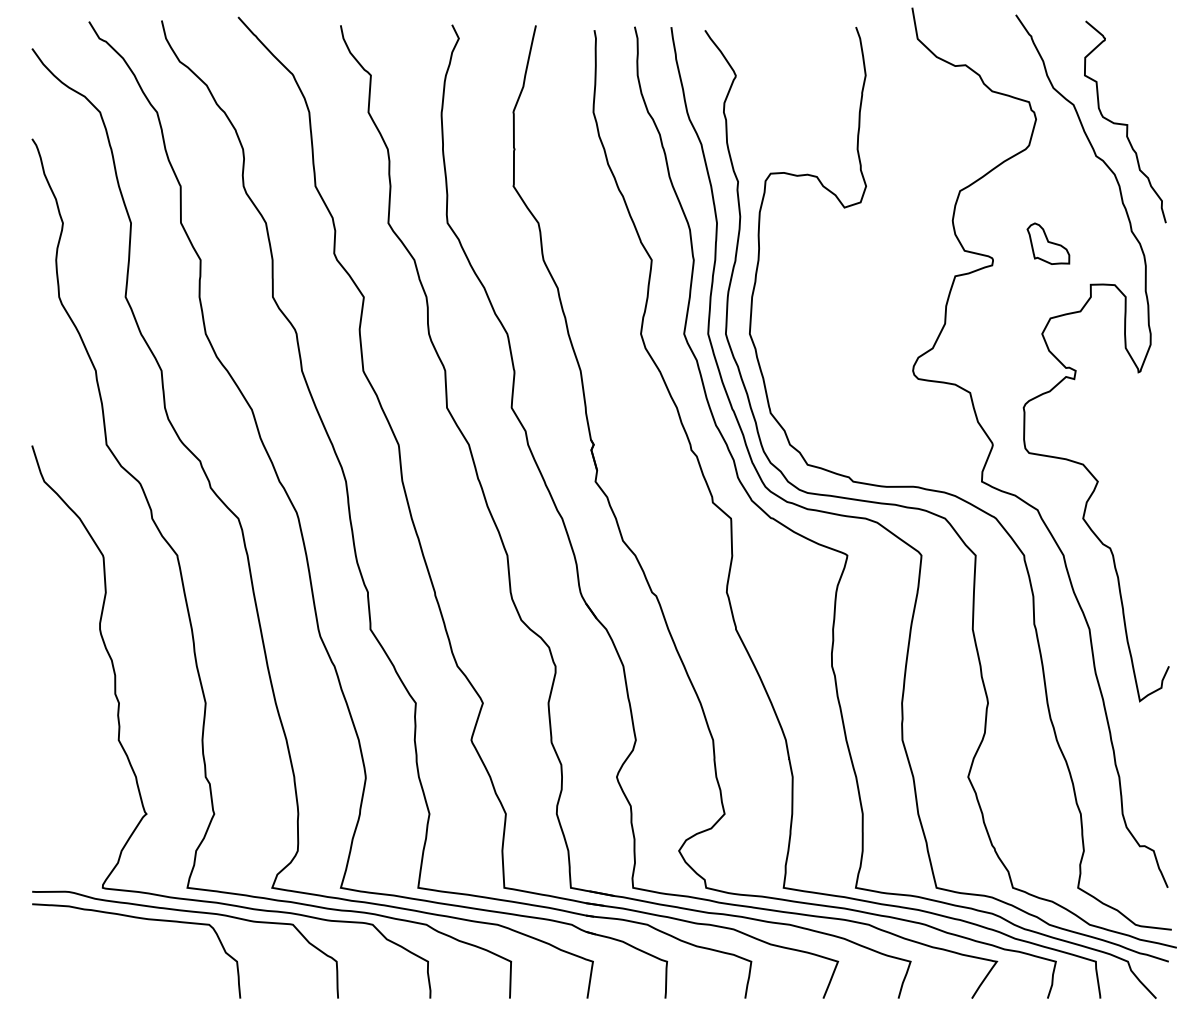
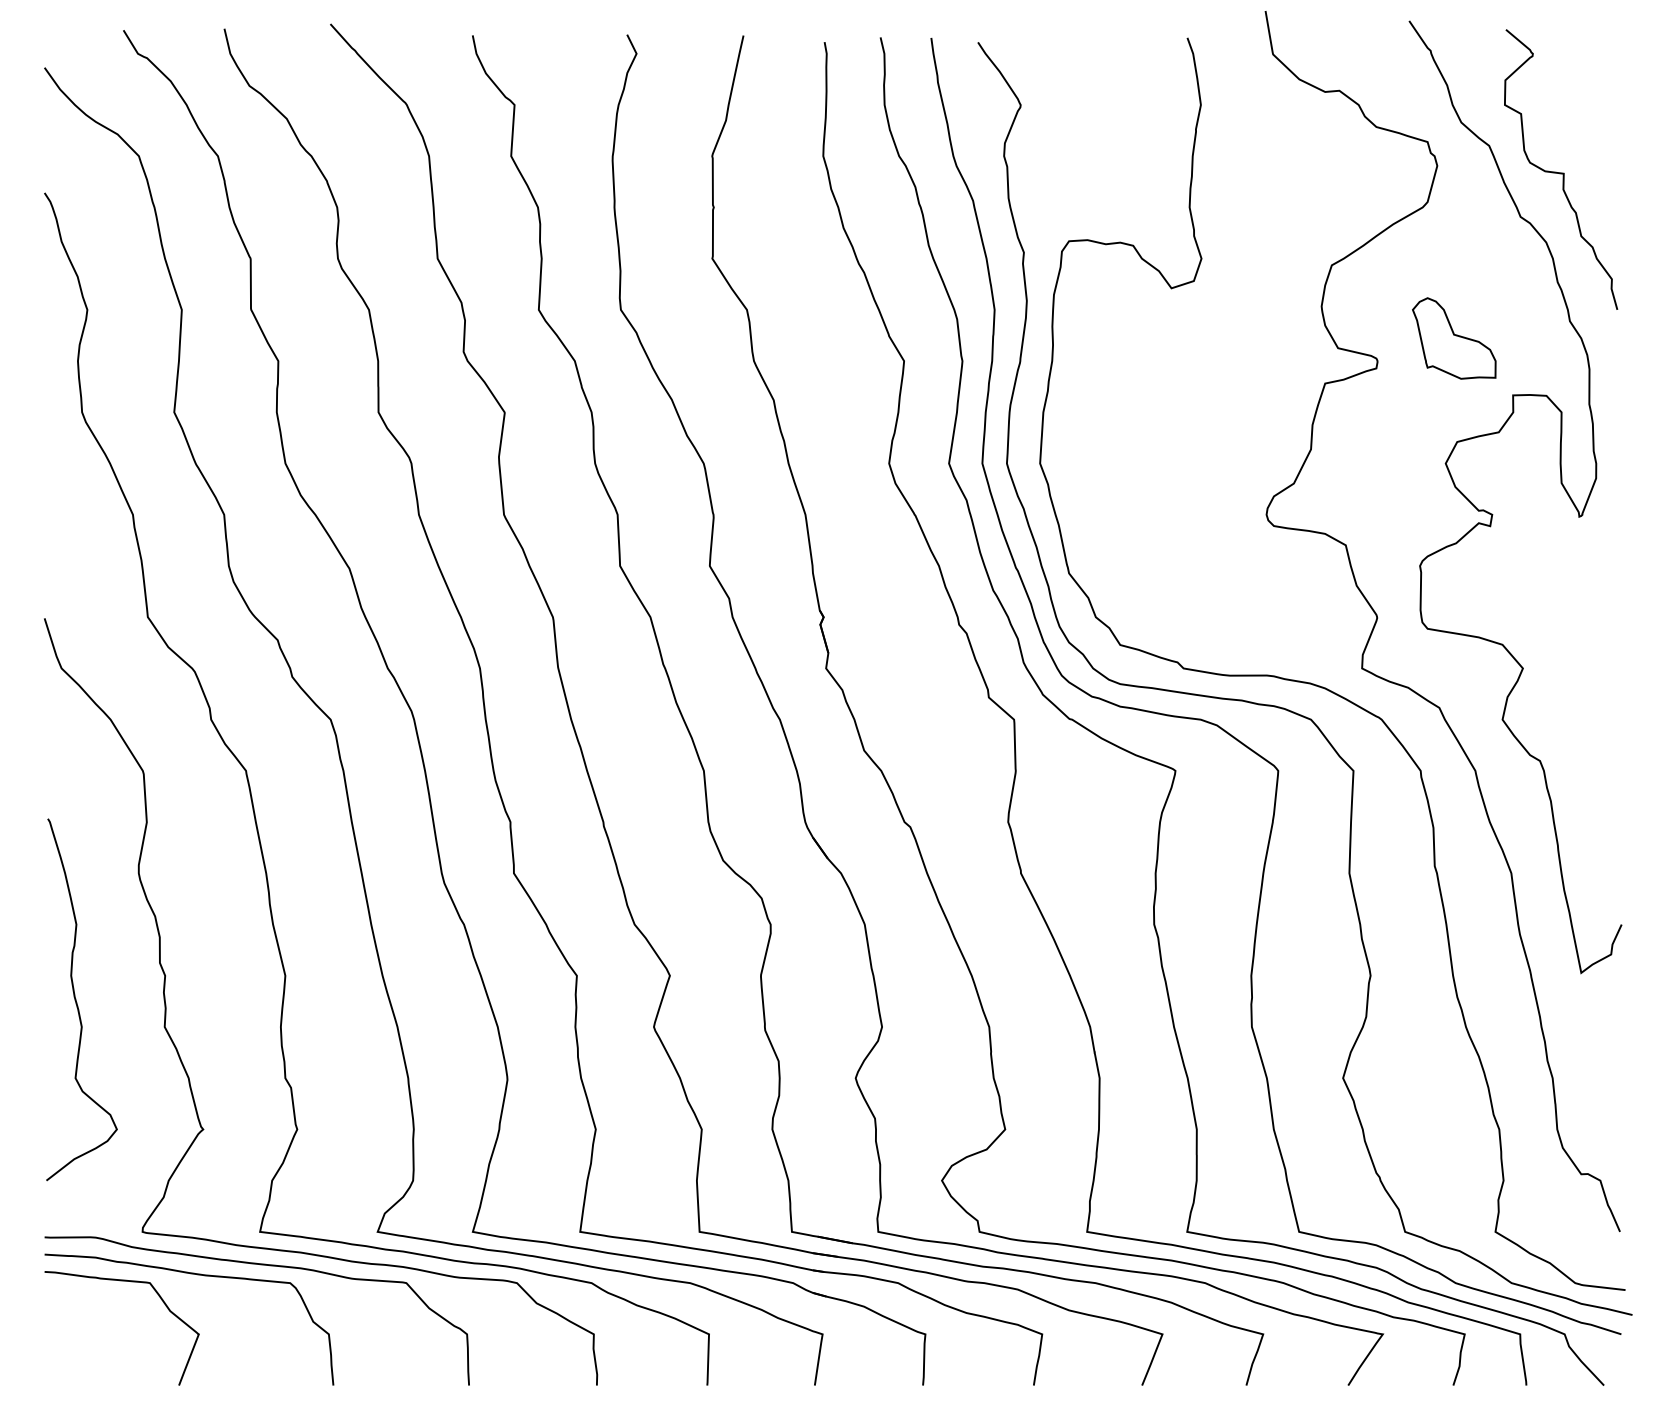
part: (1048, 243) -> (1454, 338), size x1.43
curve: (55, 720) -> (76, 999), added
curve: (87, 923) -> (121, 1281), added

